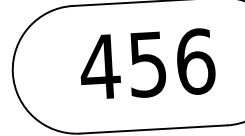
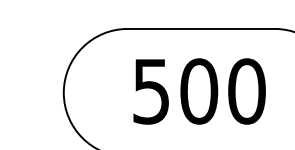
text: (147, 64) -> (198, 91), 456 -> 500

